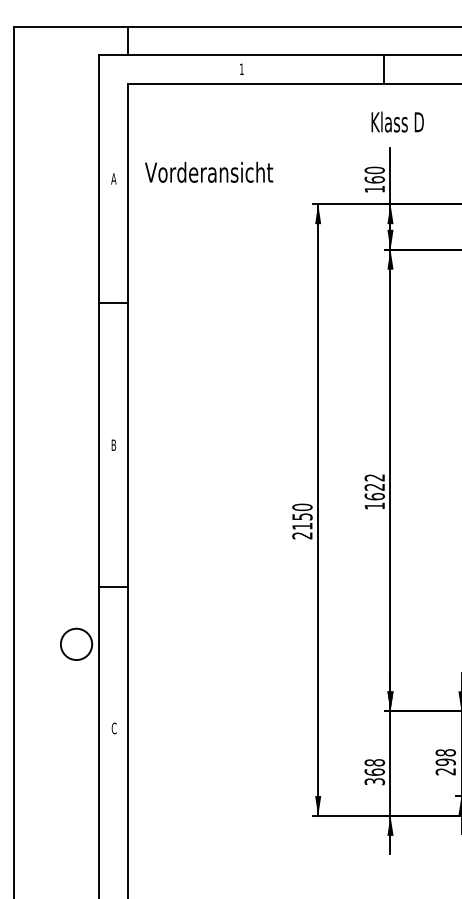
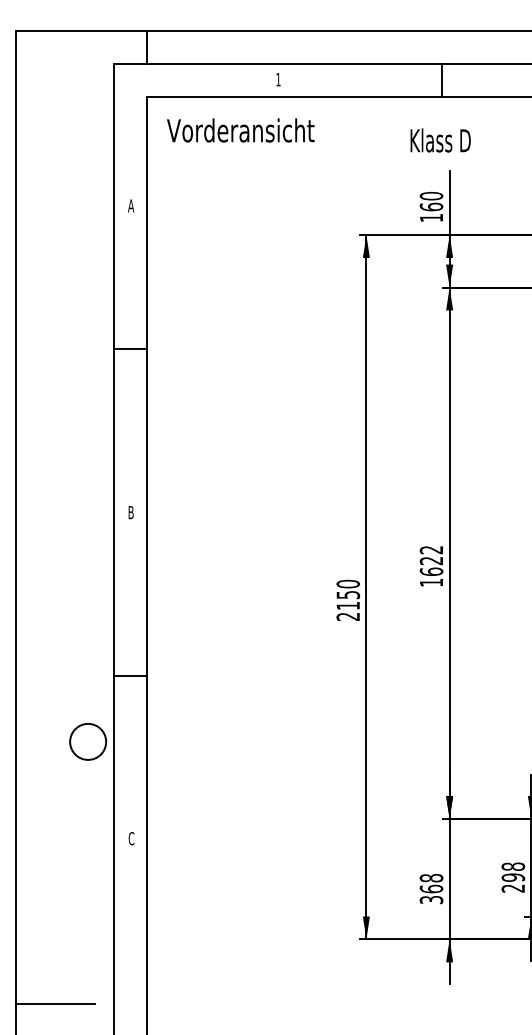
text: (397, 121) -> (440, 139), moved
text: (209, 171) -> (241, 129), moved
line: (47, 872) -> (54, 1004), added

